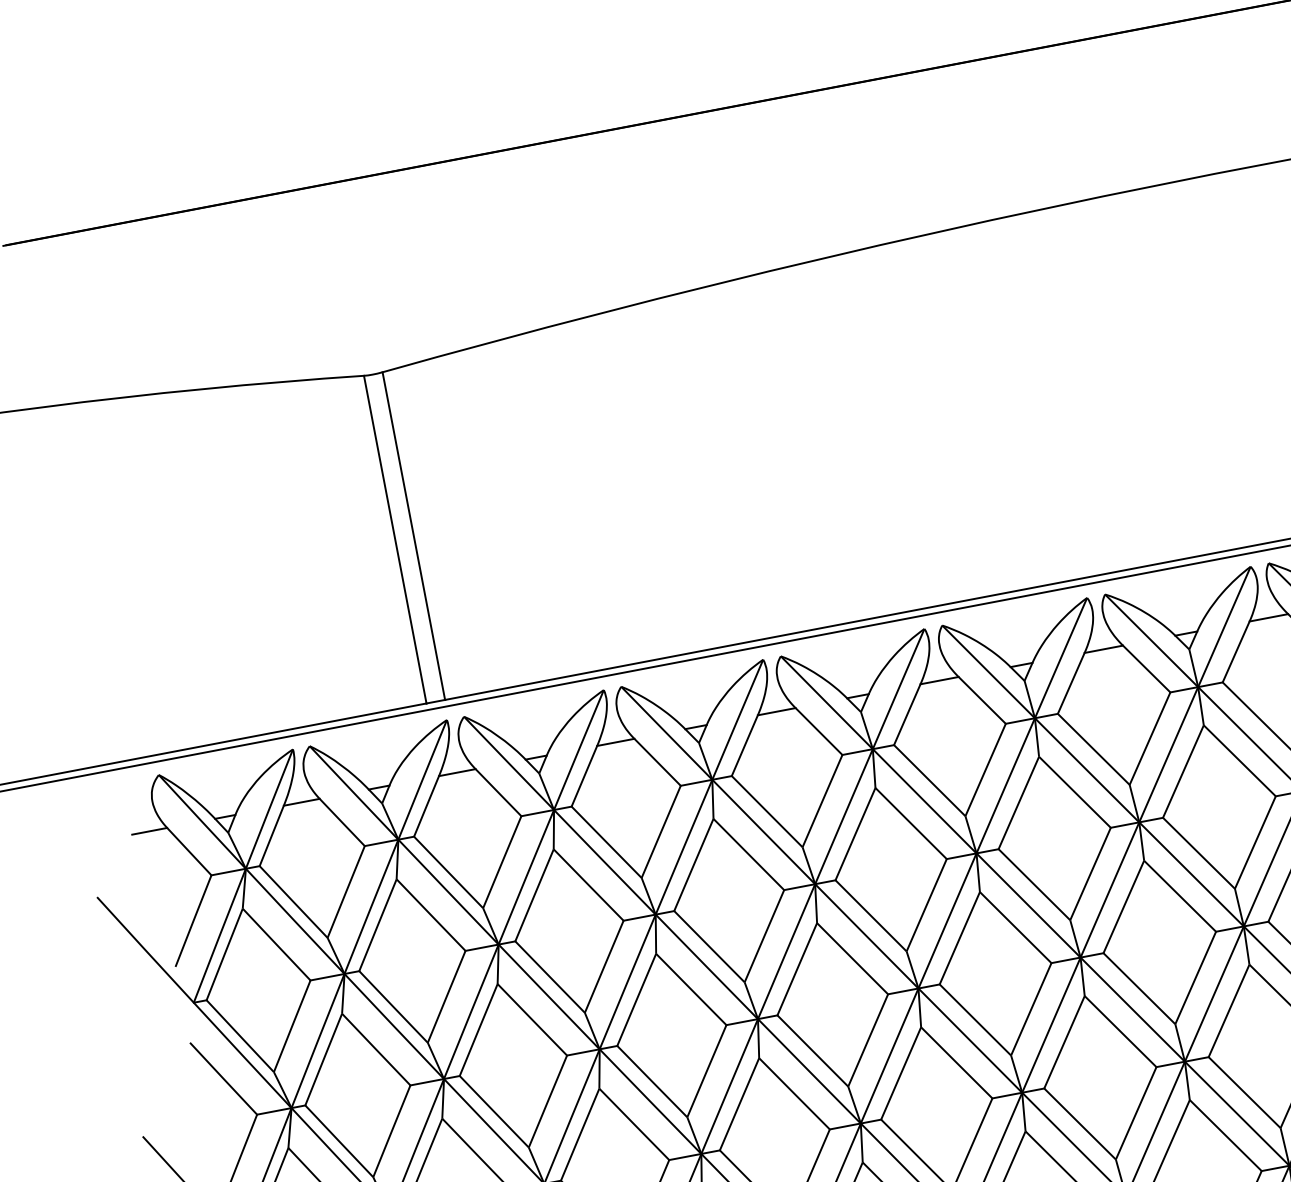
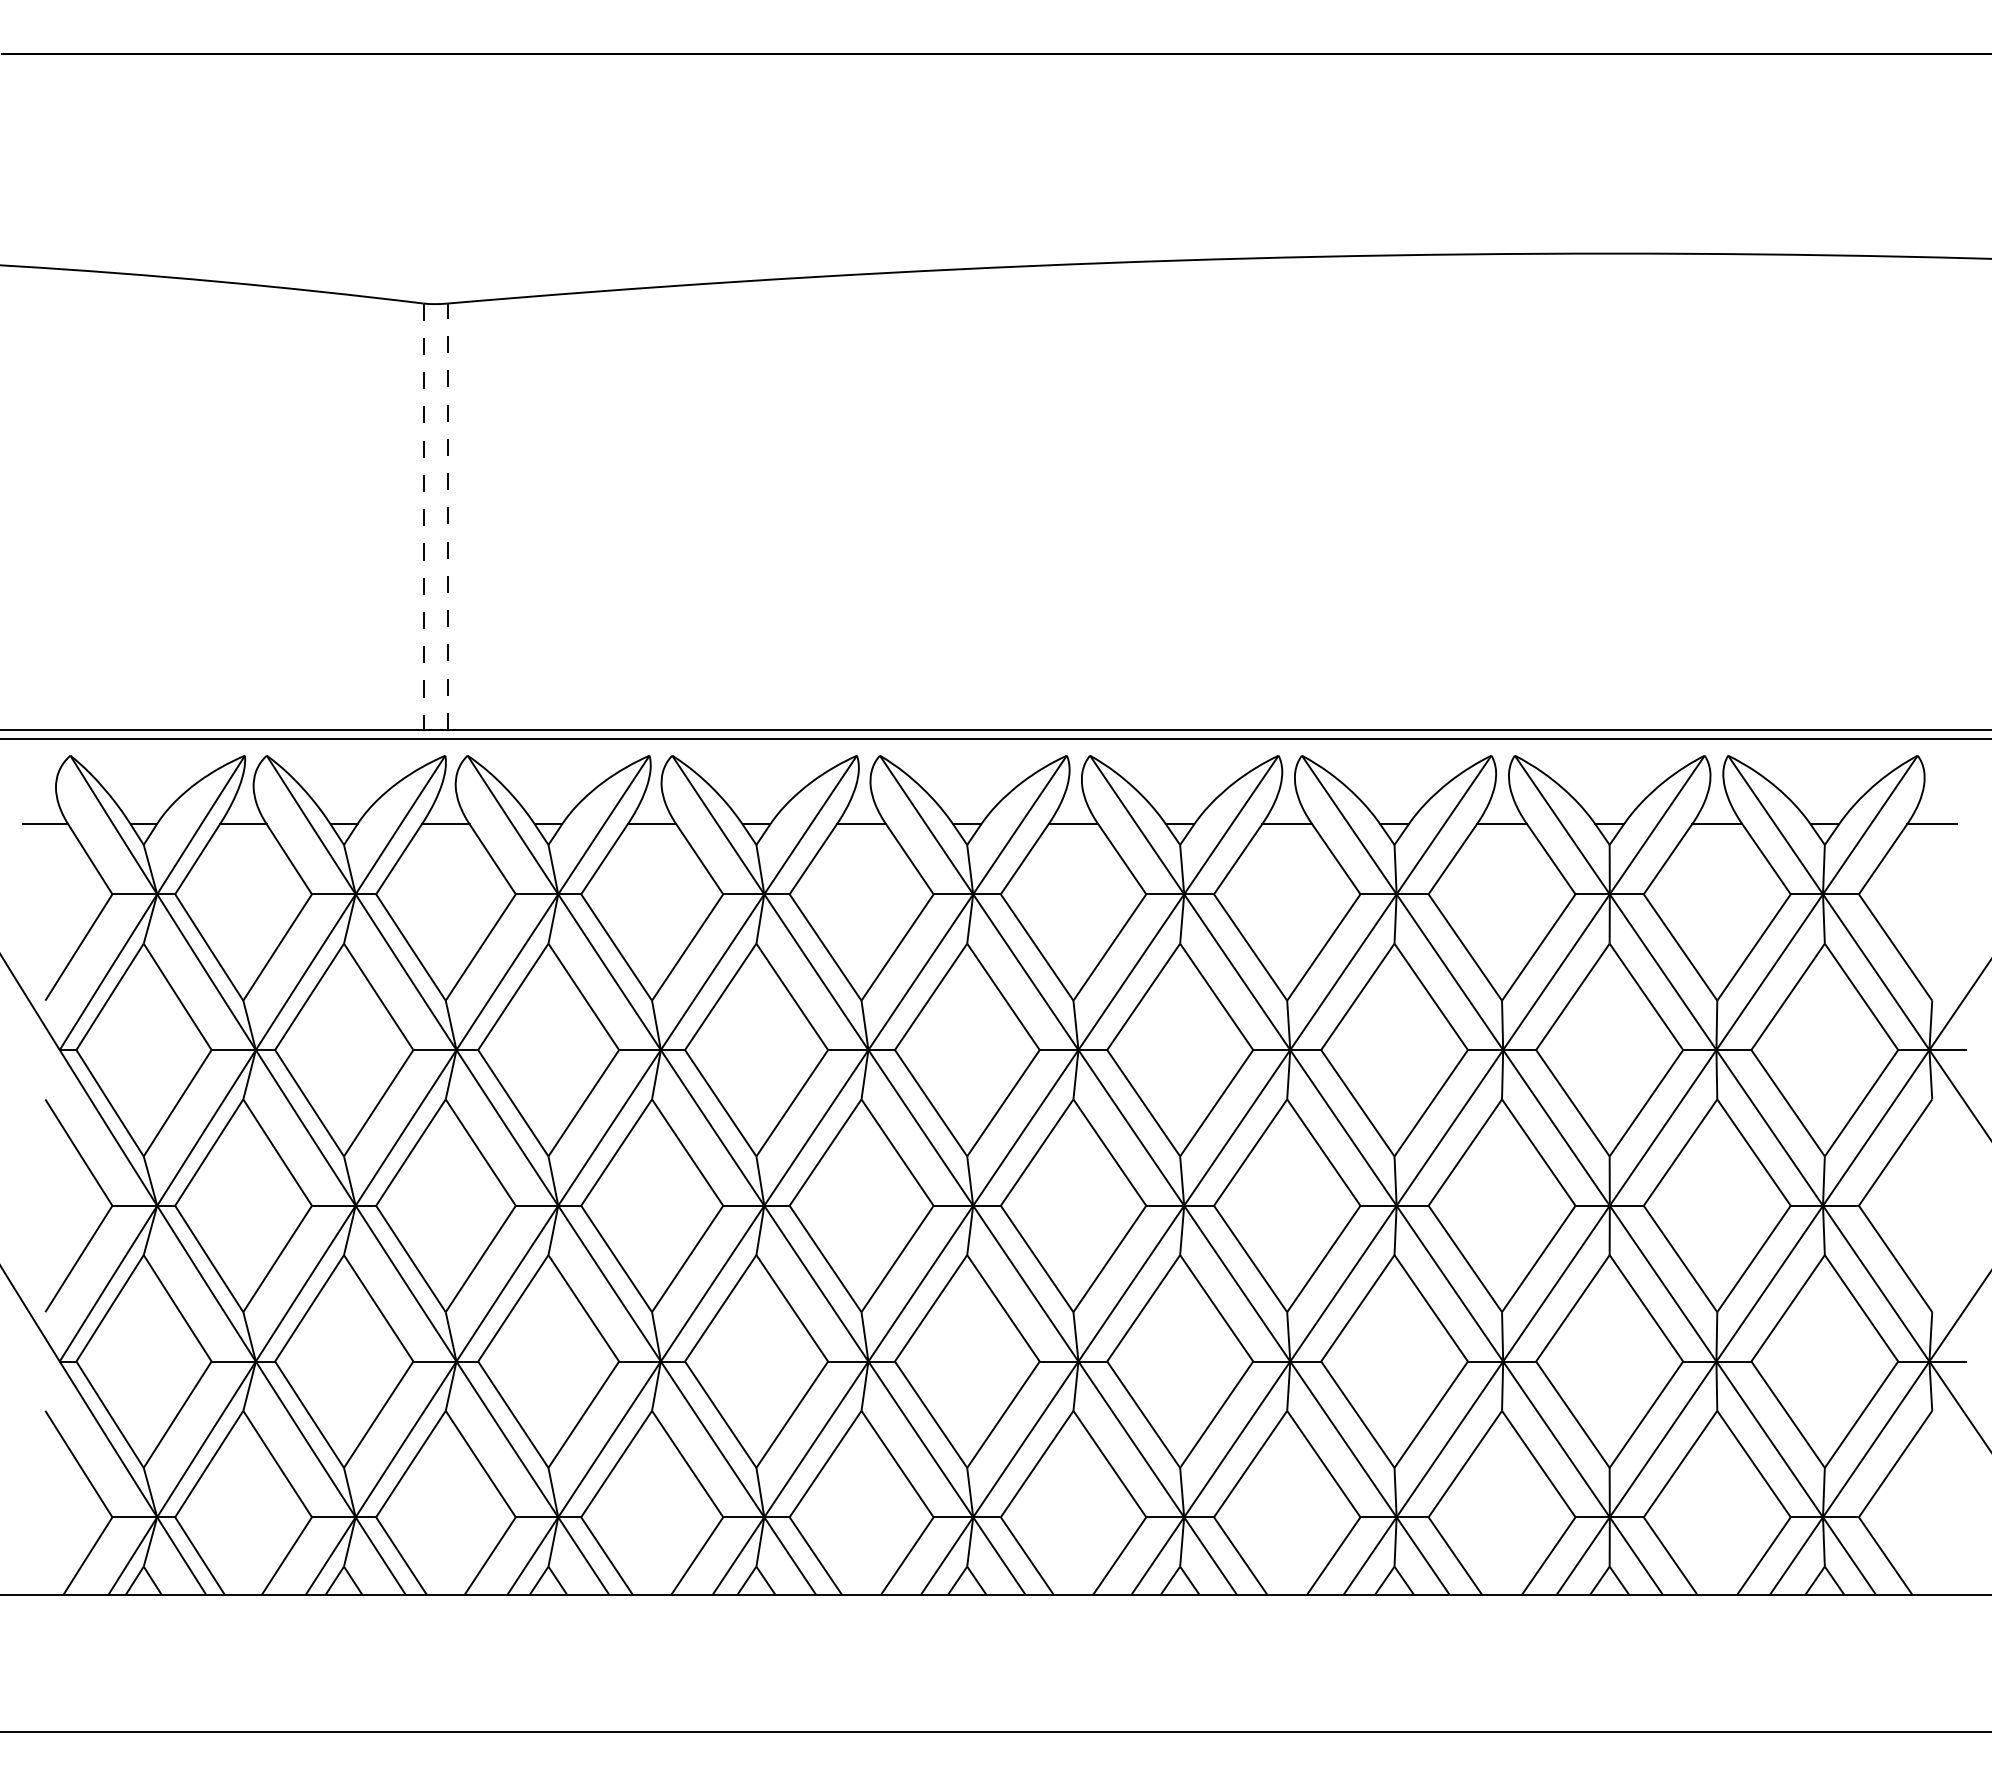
line: (413, 535) -> (447, 516), solid -> dashed
line: (395, 540) -> (423, 517), solid -> dashed

